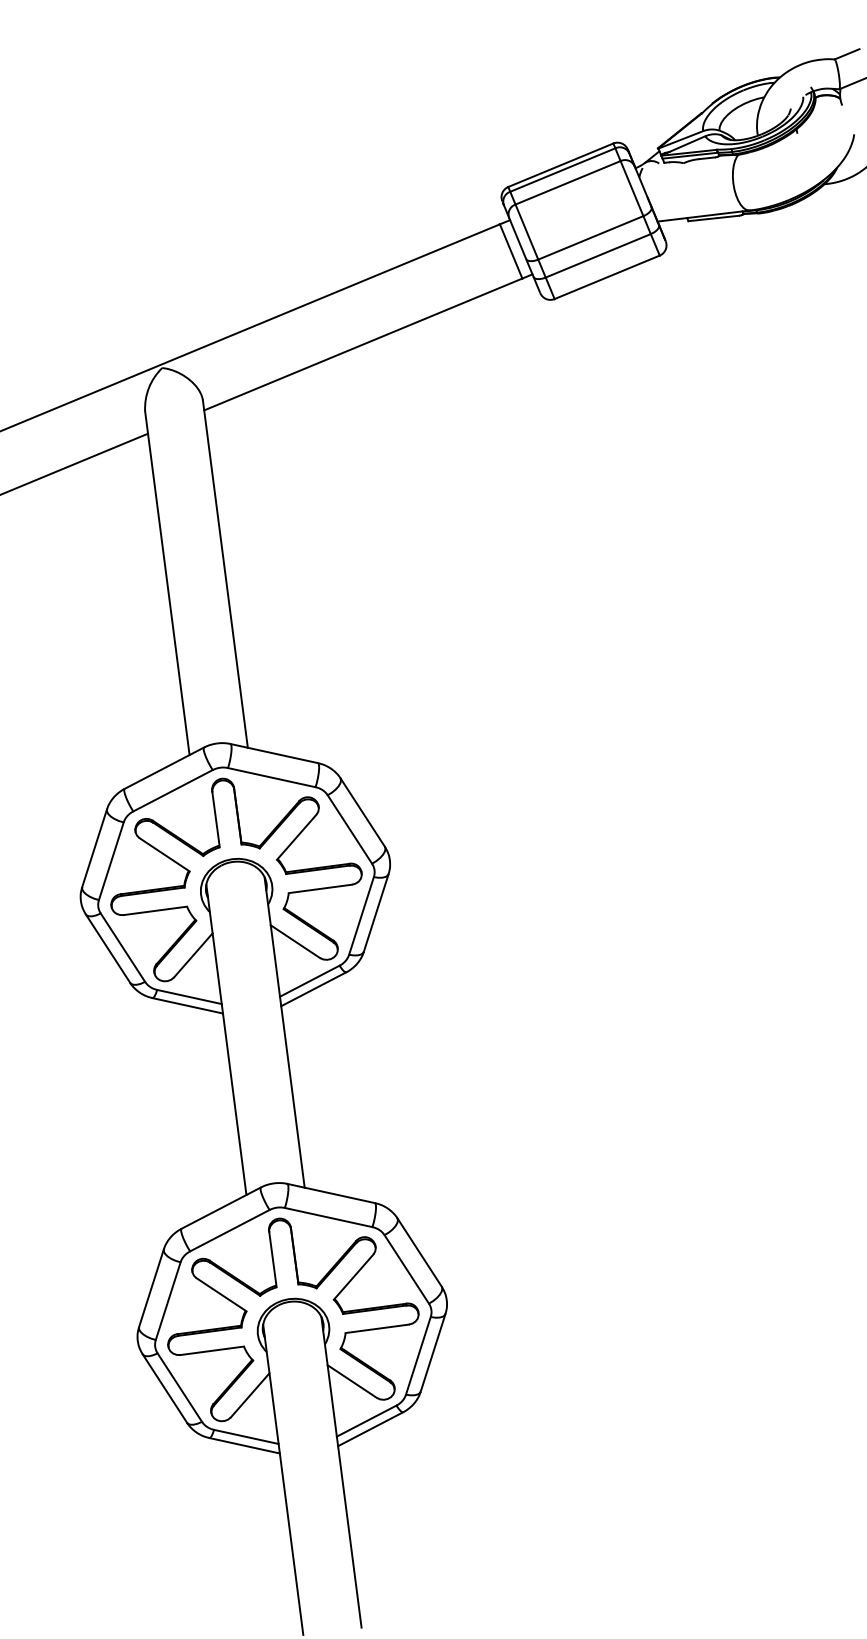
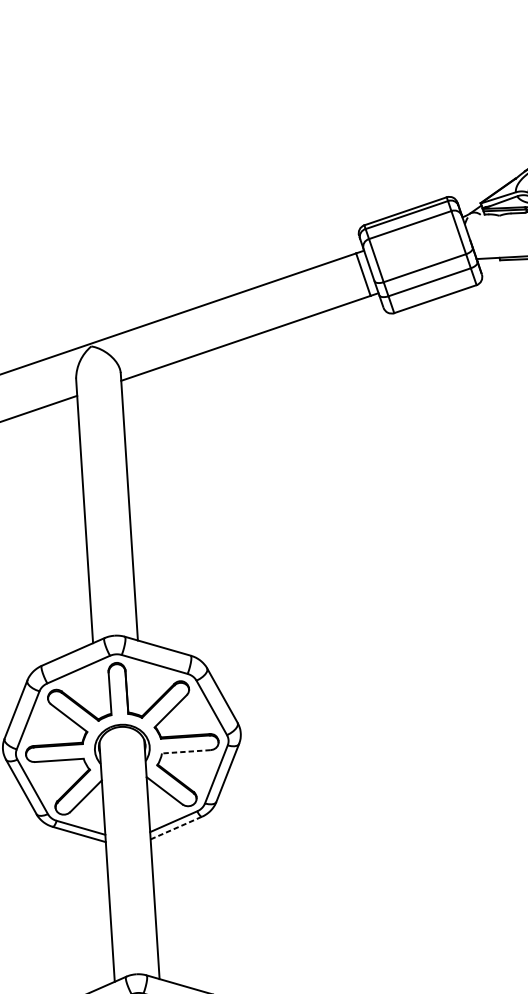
line: (320, 888) -> (186, 751), solid -> dashed
line: (313, 989) -> (176, 828), solid -> dashed

